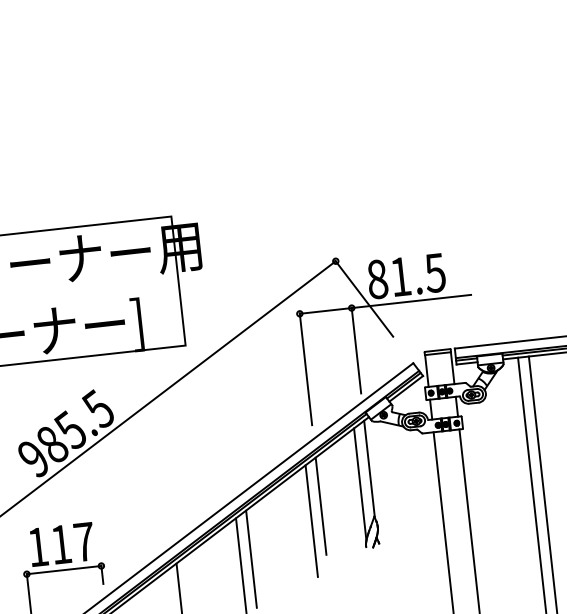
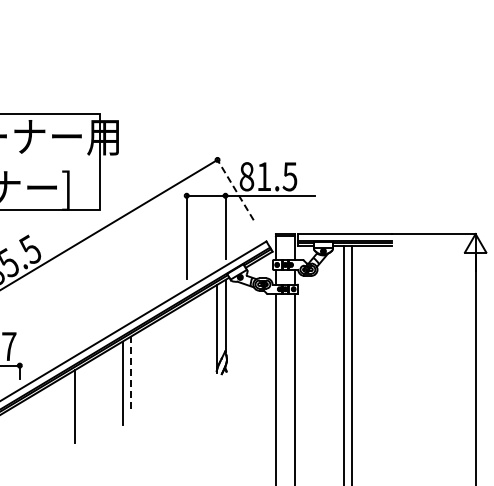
line: (364, 298) -> (235, 189), solid -> dashed
line: (320, 506) -> (186, 339), removed
line: (311, 520) -> (178, 349), removed
line: (251, 558) -> (131, 372), solid -> dashed

